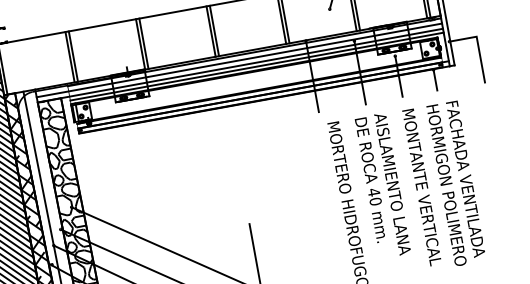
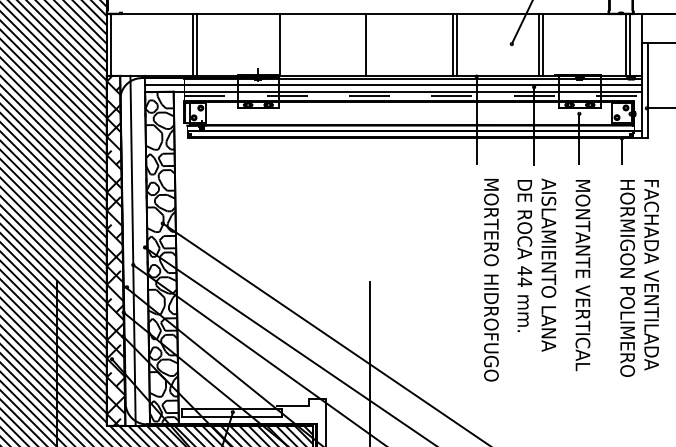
line: (214, 30) -> (370, 44), removed
line: (143, 43) -> (283, 44), removed
line: (257, 66) -> (413, 96), solid -> dashed
text: (456, 183) -> (639, 278), moved
text: (375, 201) -> (524, 281), 40 -> 44

